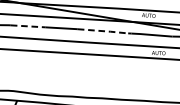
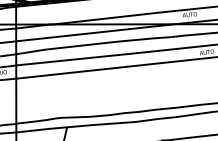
line: (28, 26) -> (65, 47), dashed -> solid
line: (104, 31) -> (146, 39), dashed -> solid

